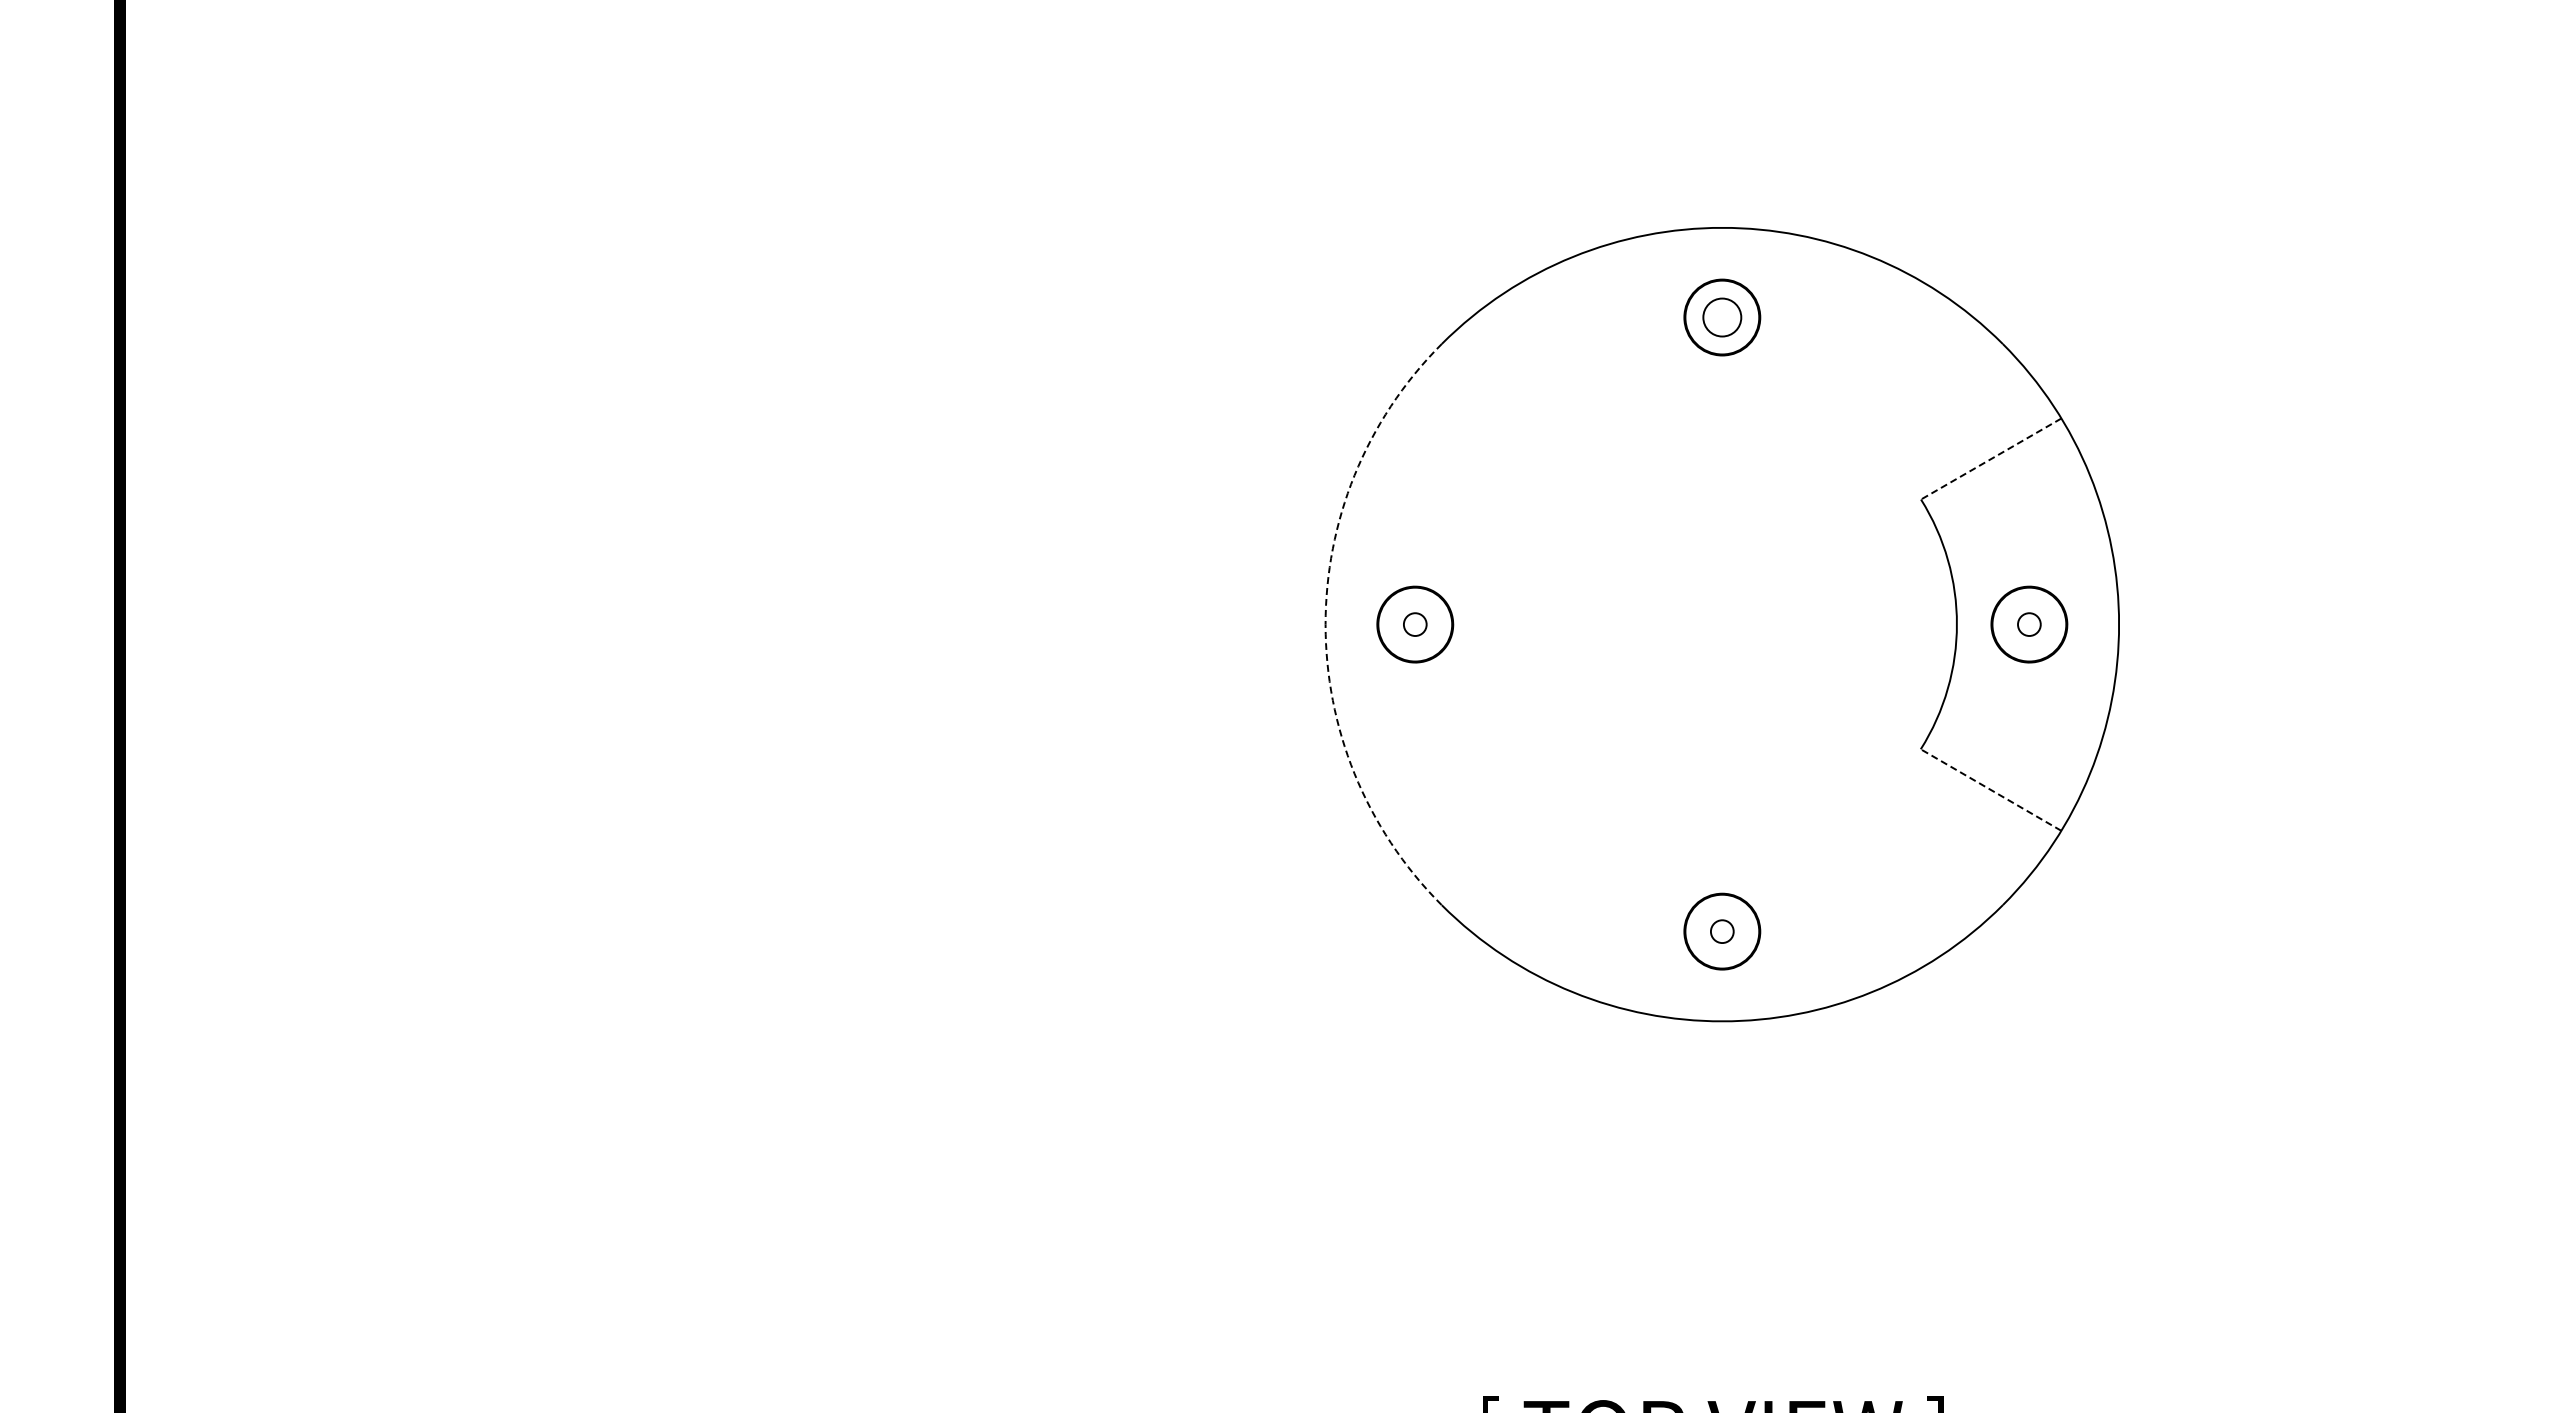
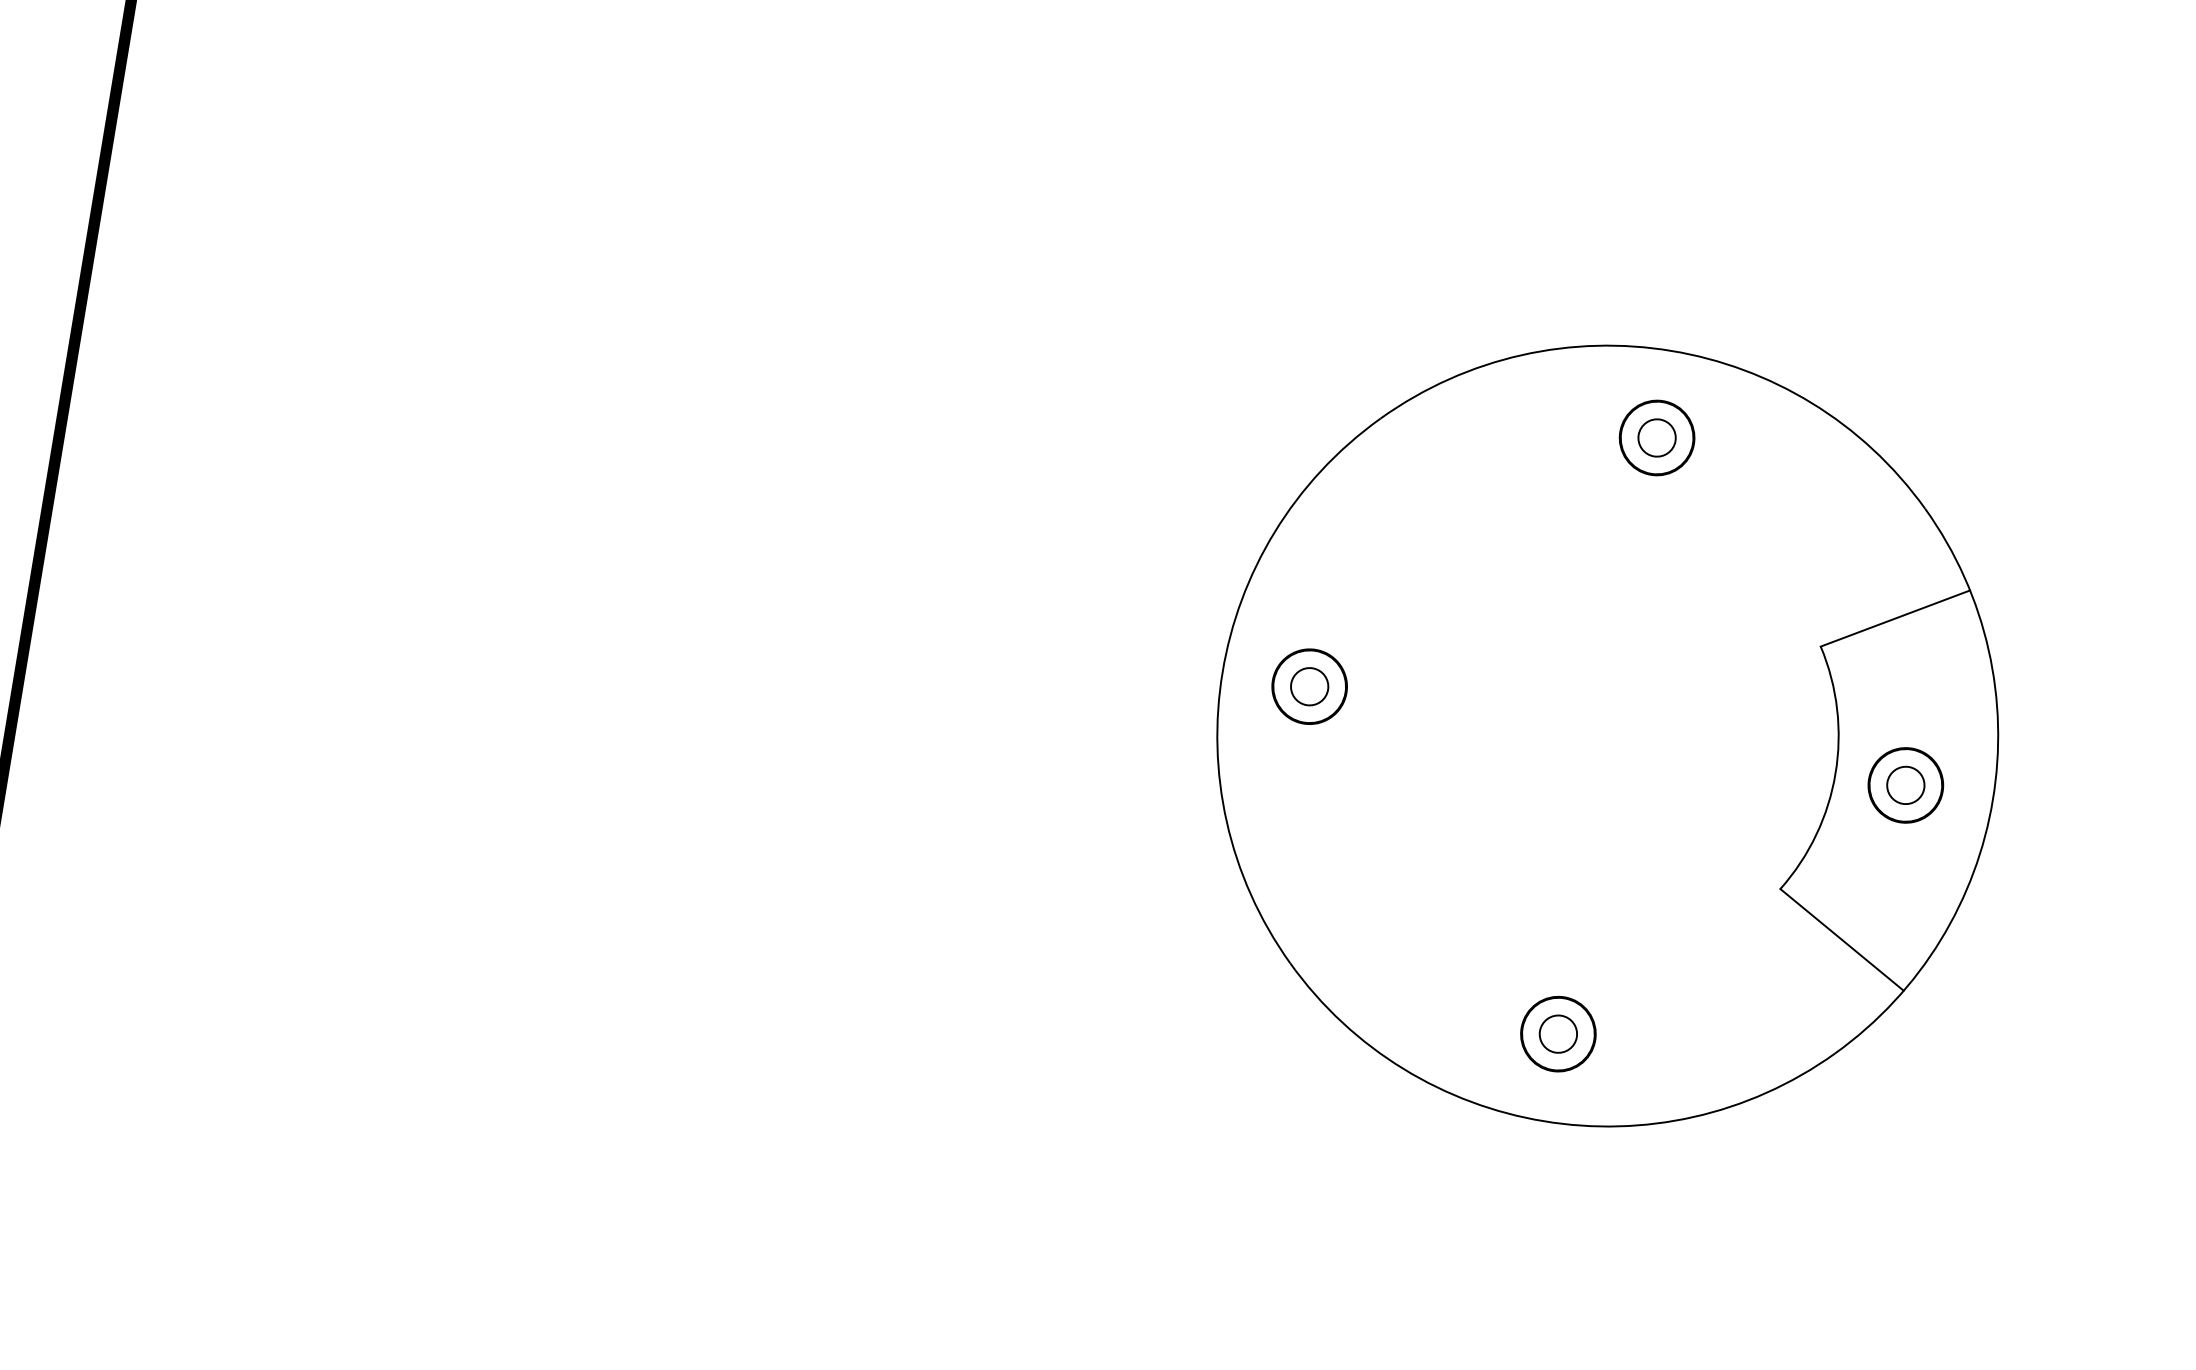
line: (1990, 459) -> (1894, 618), dashed -> solid
arc: (1325, 624) -> (1222, 672), dashed -> solid
circle: (1415, 624) -> (1309, 686), size x1.67
circle: (2029, 624) -> (1905, 785), size x1.67
line: (1990, 789) -> (1841, 939), dashed -> solid
circle: (1722, 931) -> (1558, 1034), size x1.67

